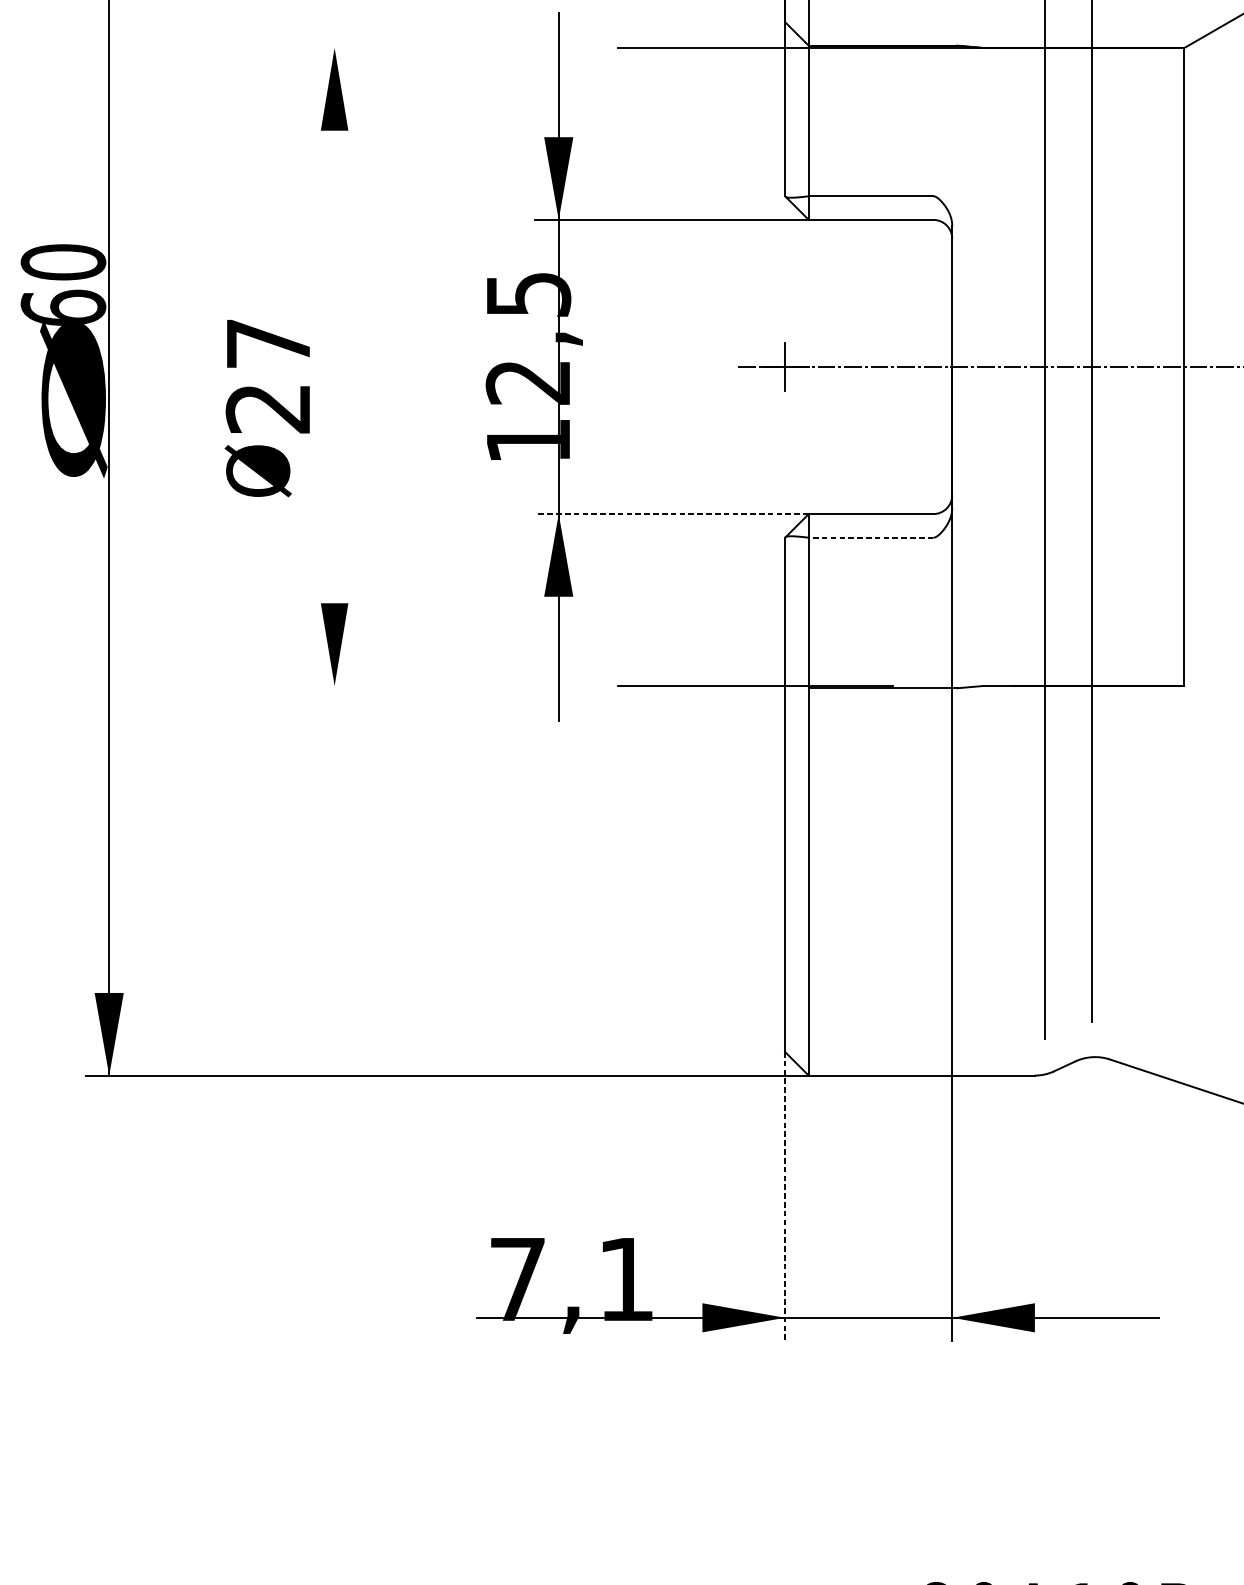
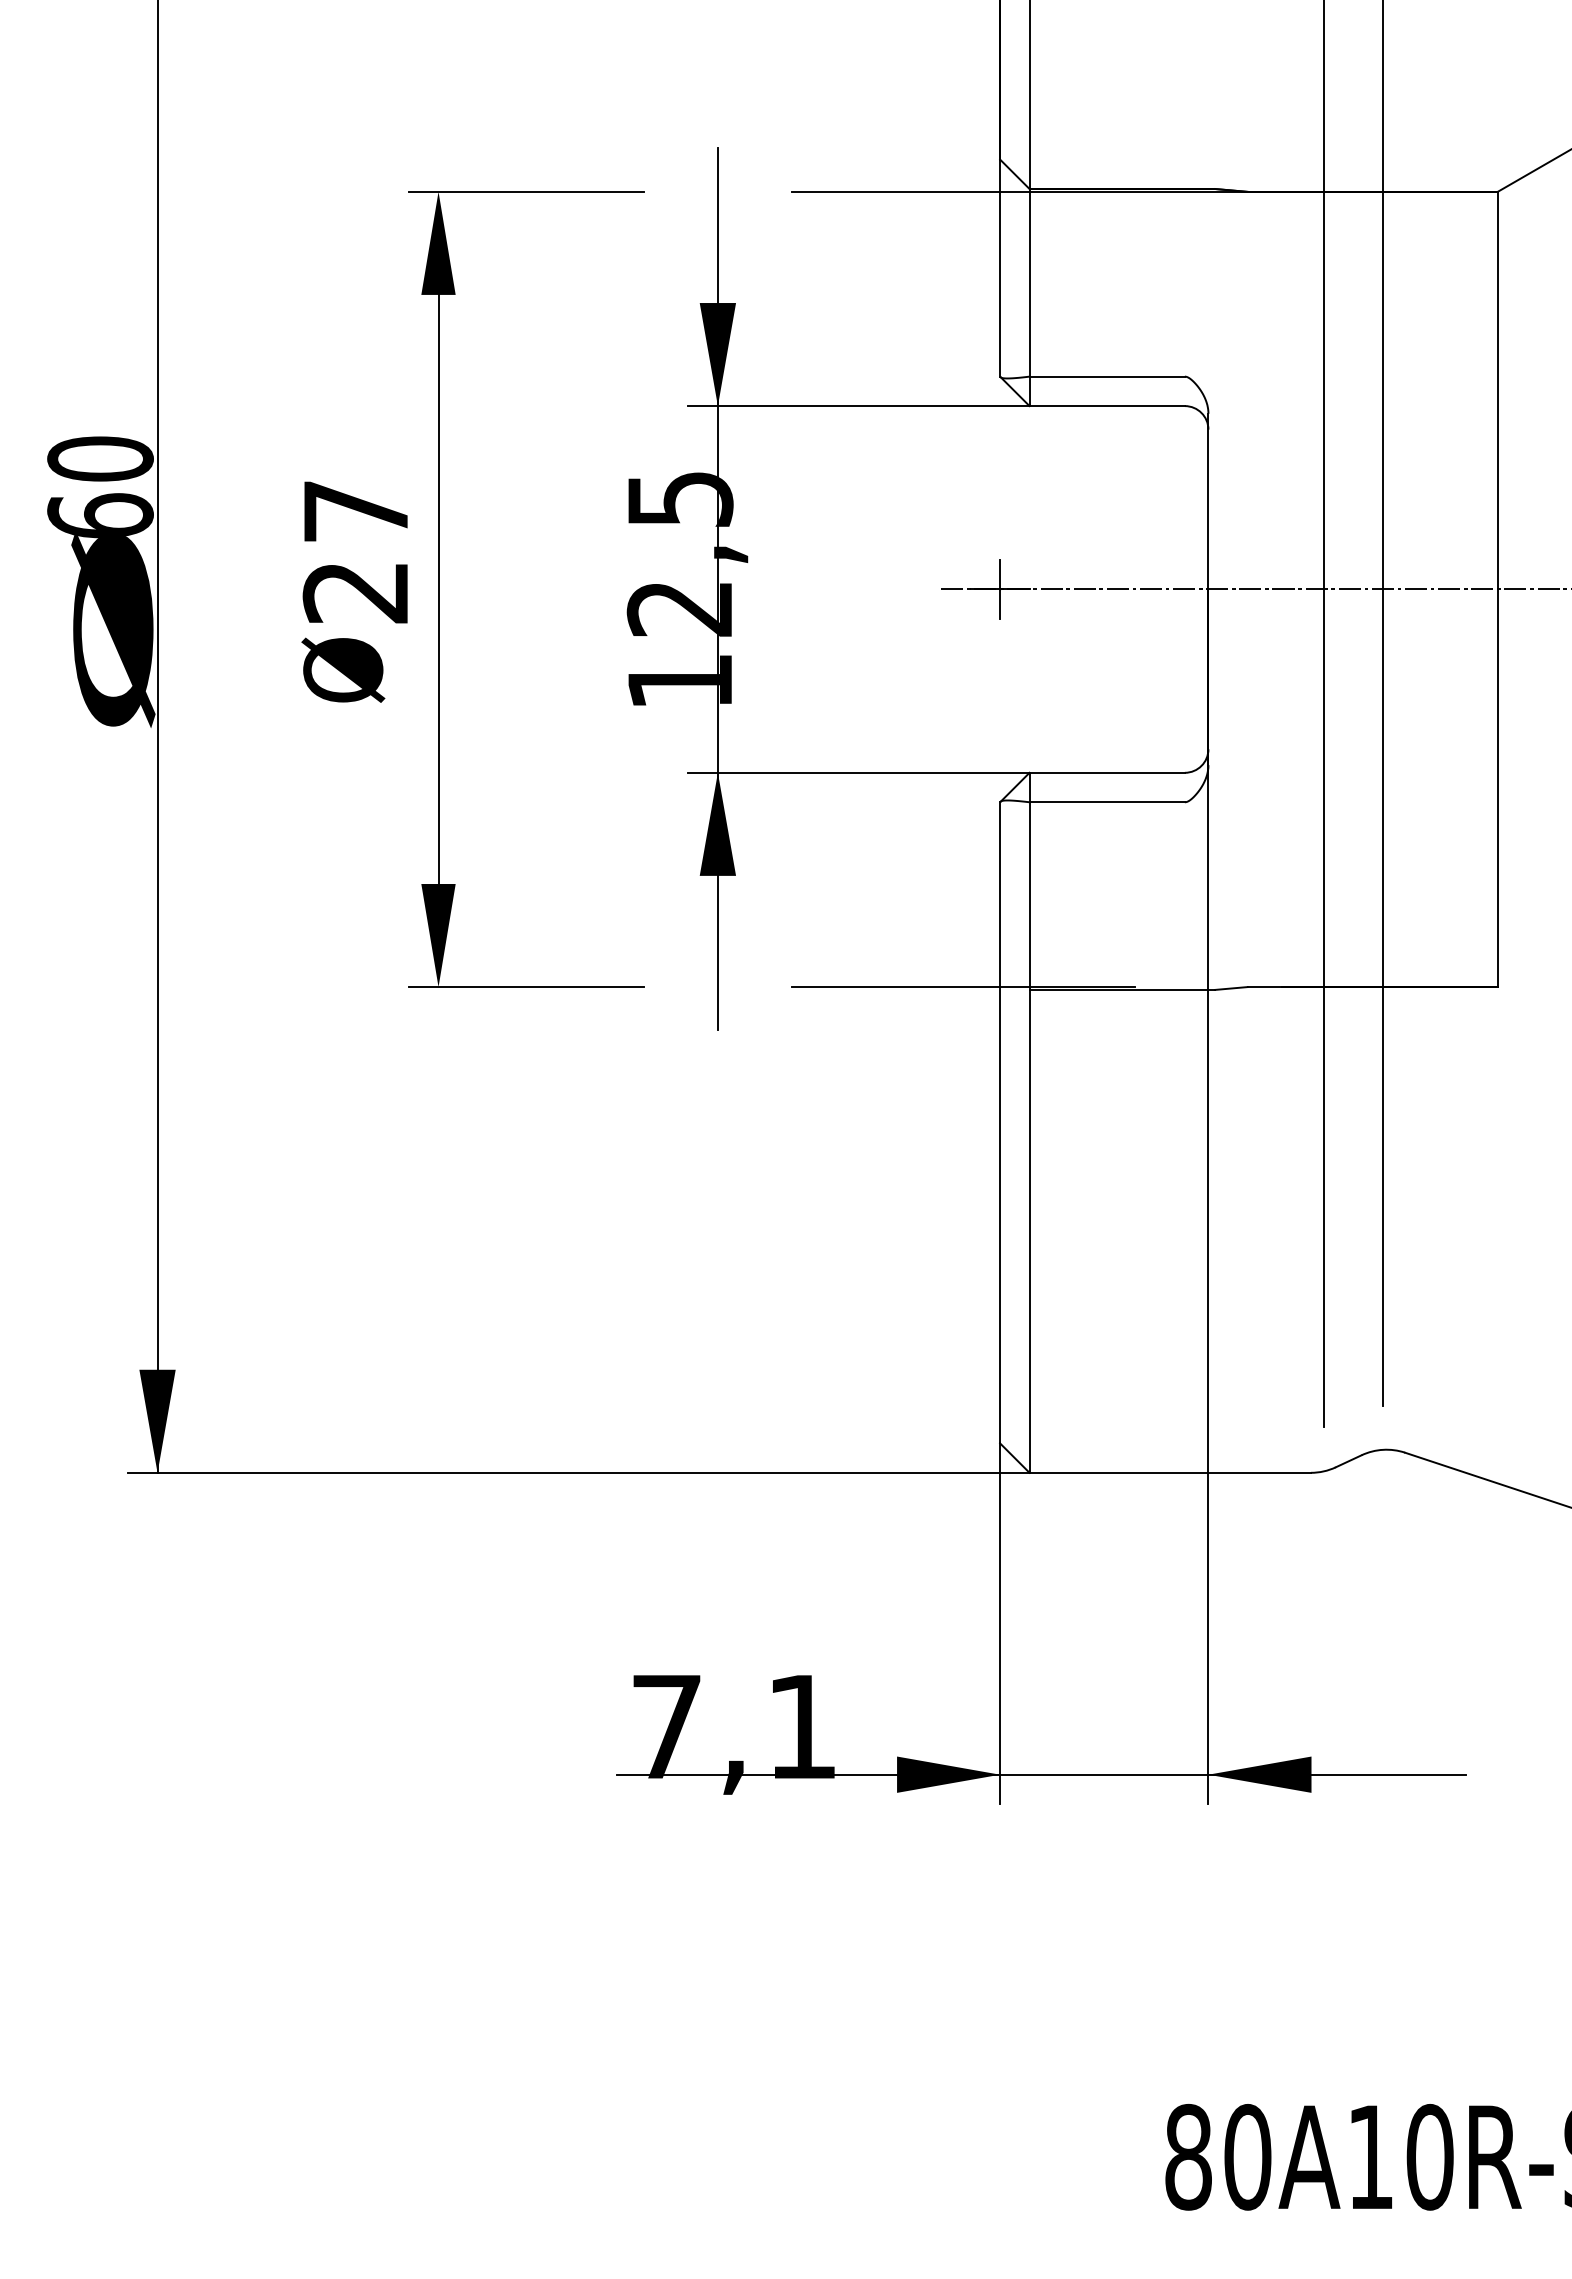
line: (405, 47) -> (526, 191), added
line: (334, 367) -> (438, 589), added
text: (267, 407) -> (354, 591), moved
line: (672, 513) -> (859, 772), dashed -> solid
line: (871, 537) -> (1107, 802), dashed -> solid
line: (405, 686) -> (526, 987), added
line: (785, 1197) -> (1000, 1624), dashed -> solid

